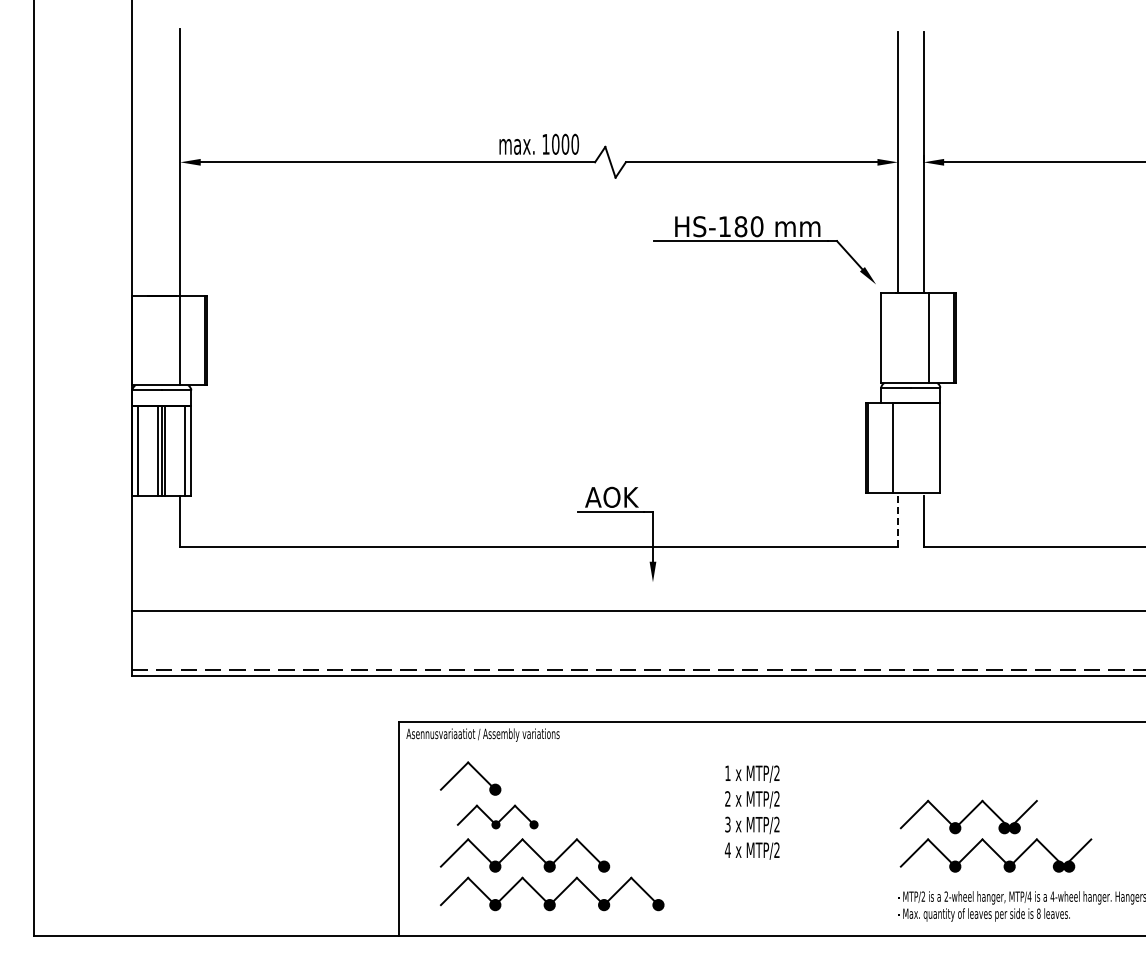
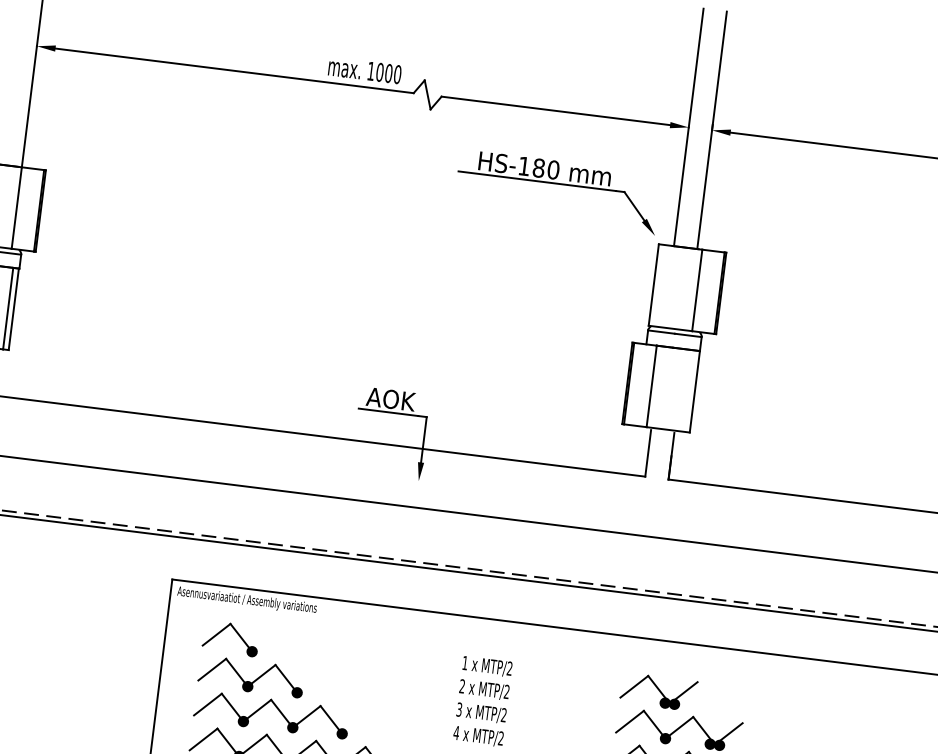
line: (897, 521) -> (647, 453), dashed -> solid
part: (941, 778) -> (658, 691), added
part: (497, 816) -> (251, 676), size x1.43

